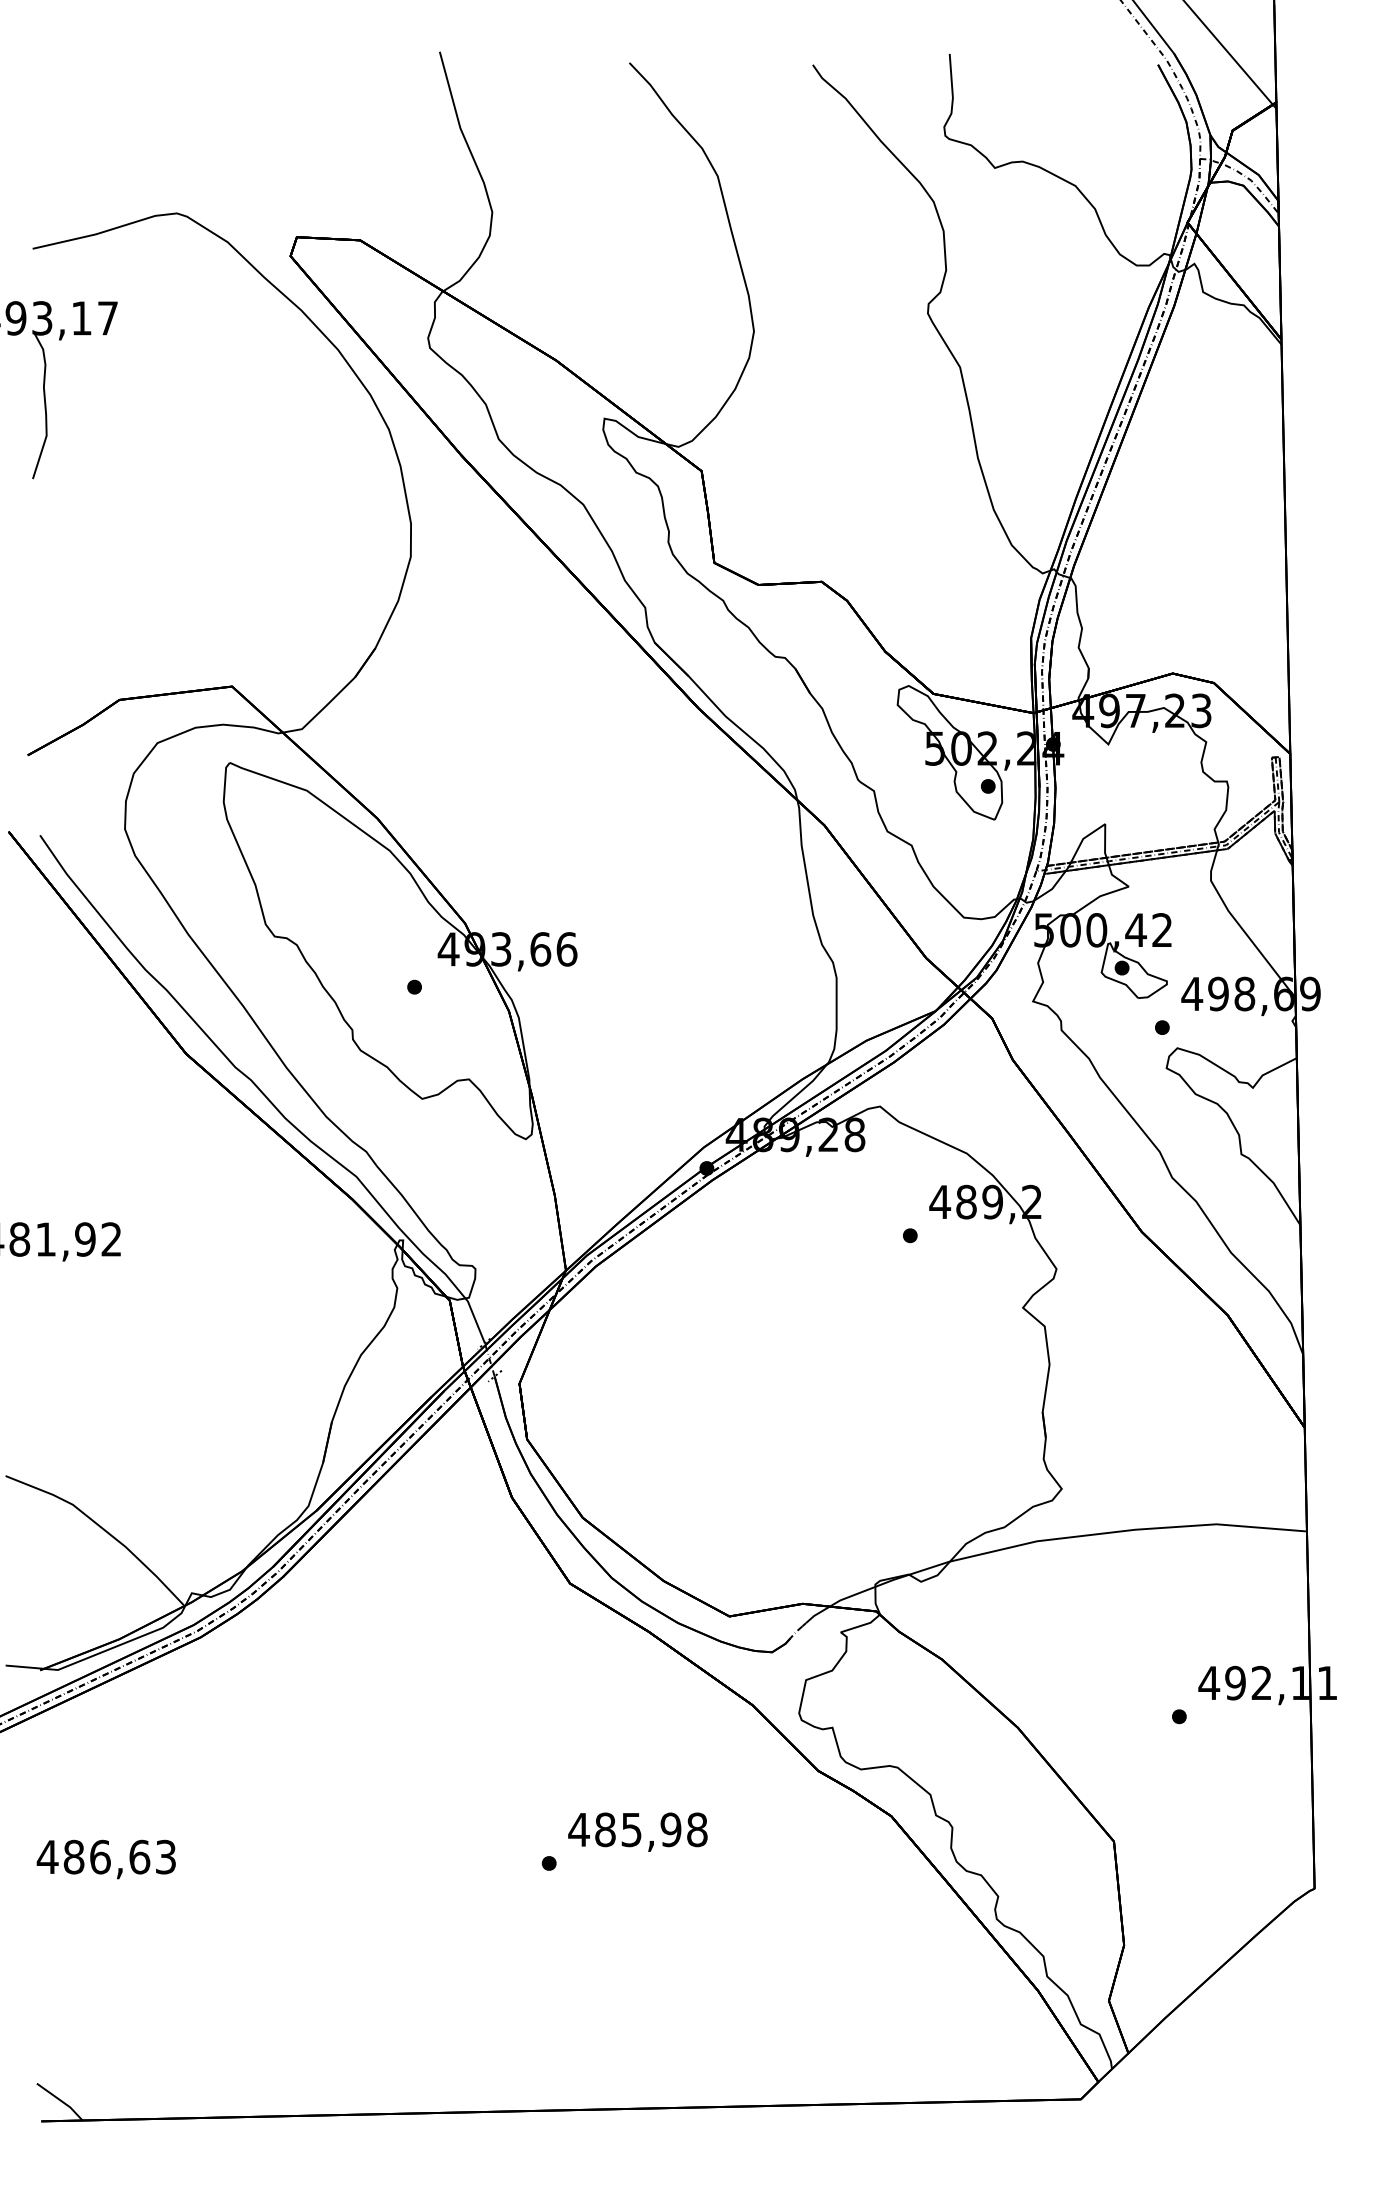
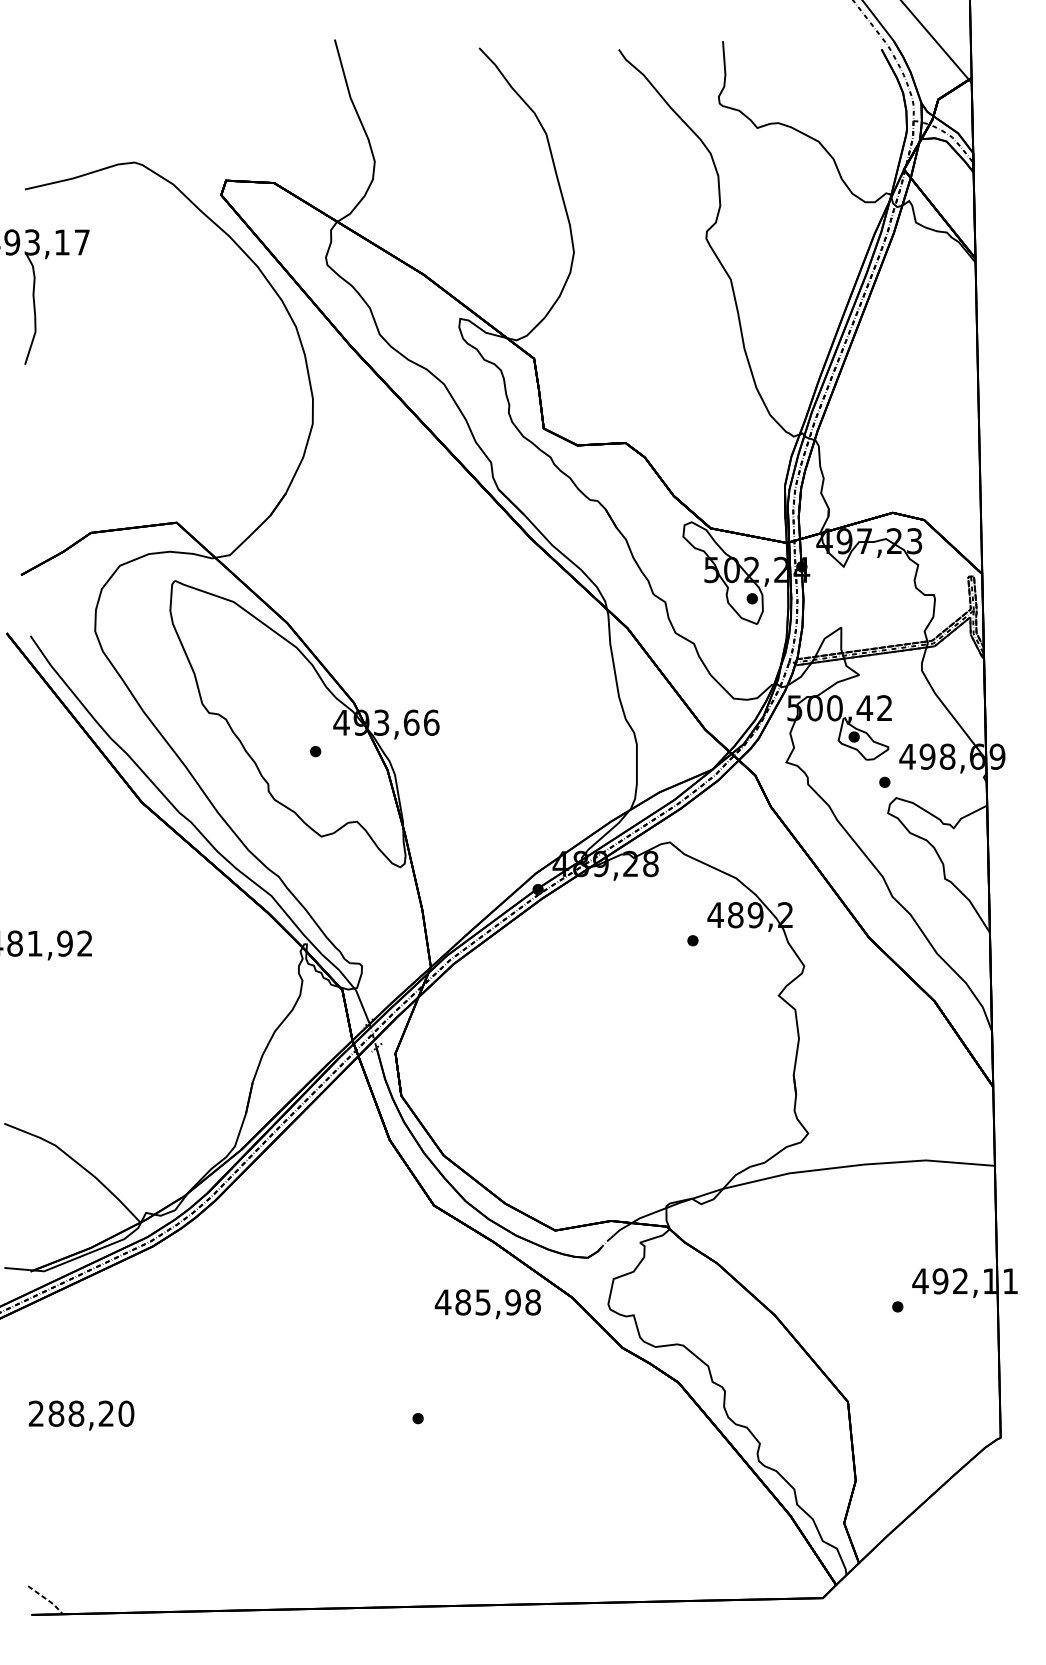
text: (637, 1831) -> (487, 1303), moved
text: (106, 1856) -> (81, 1413), 486,63 -> 288,20
line: (61, 2101) -> (46, 1599), solid -> dashed

